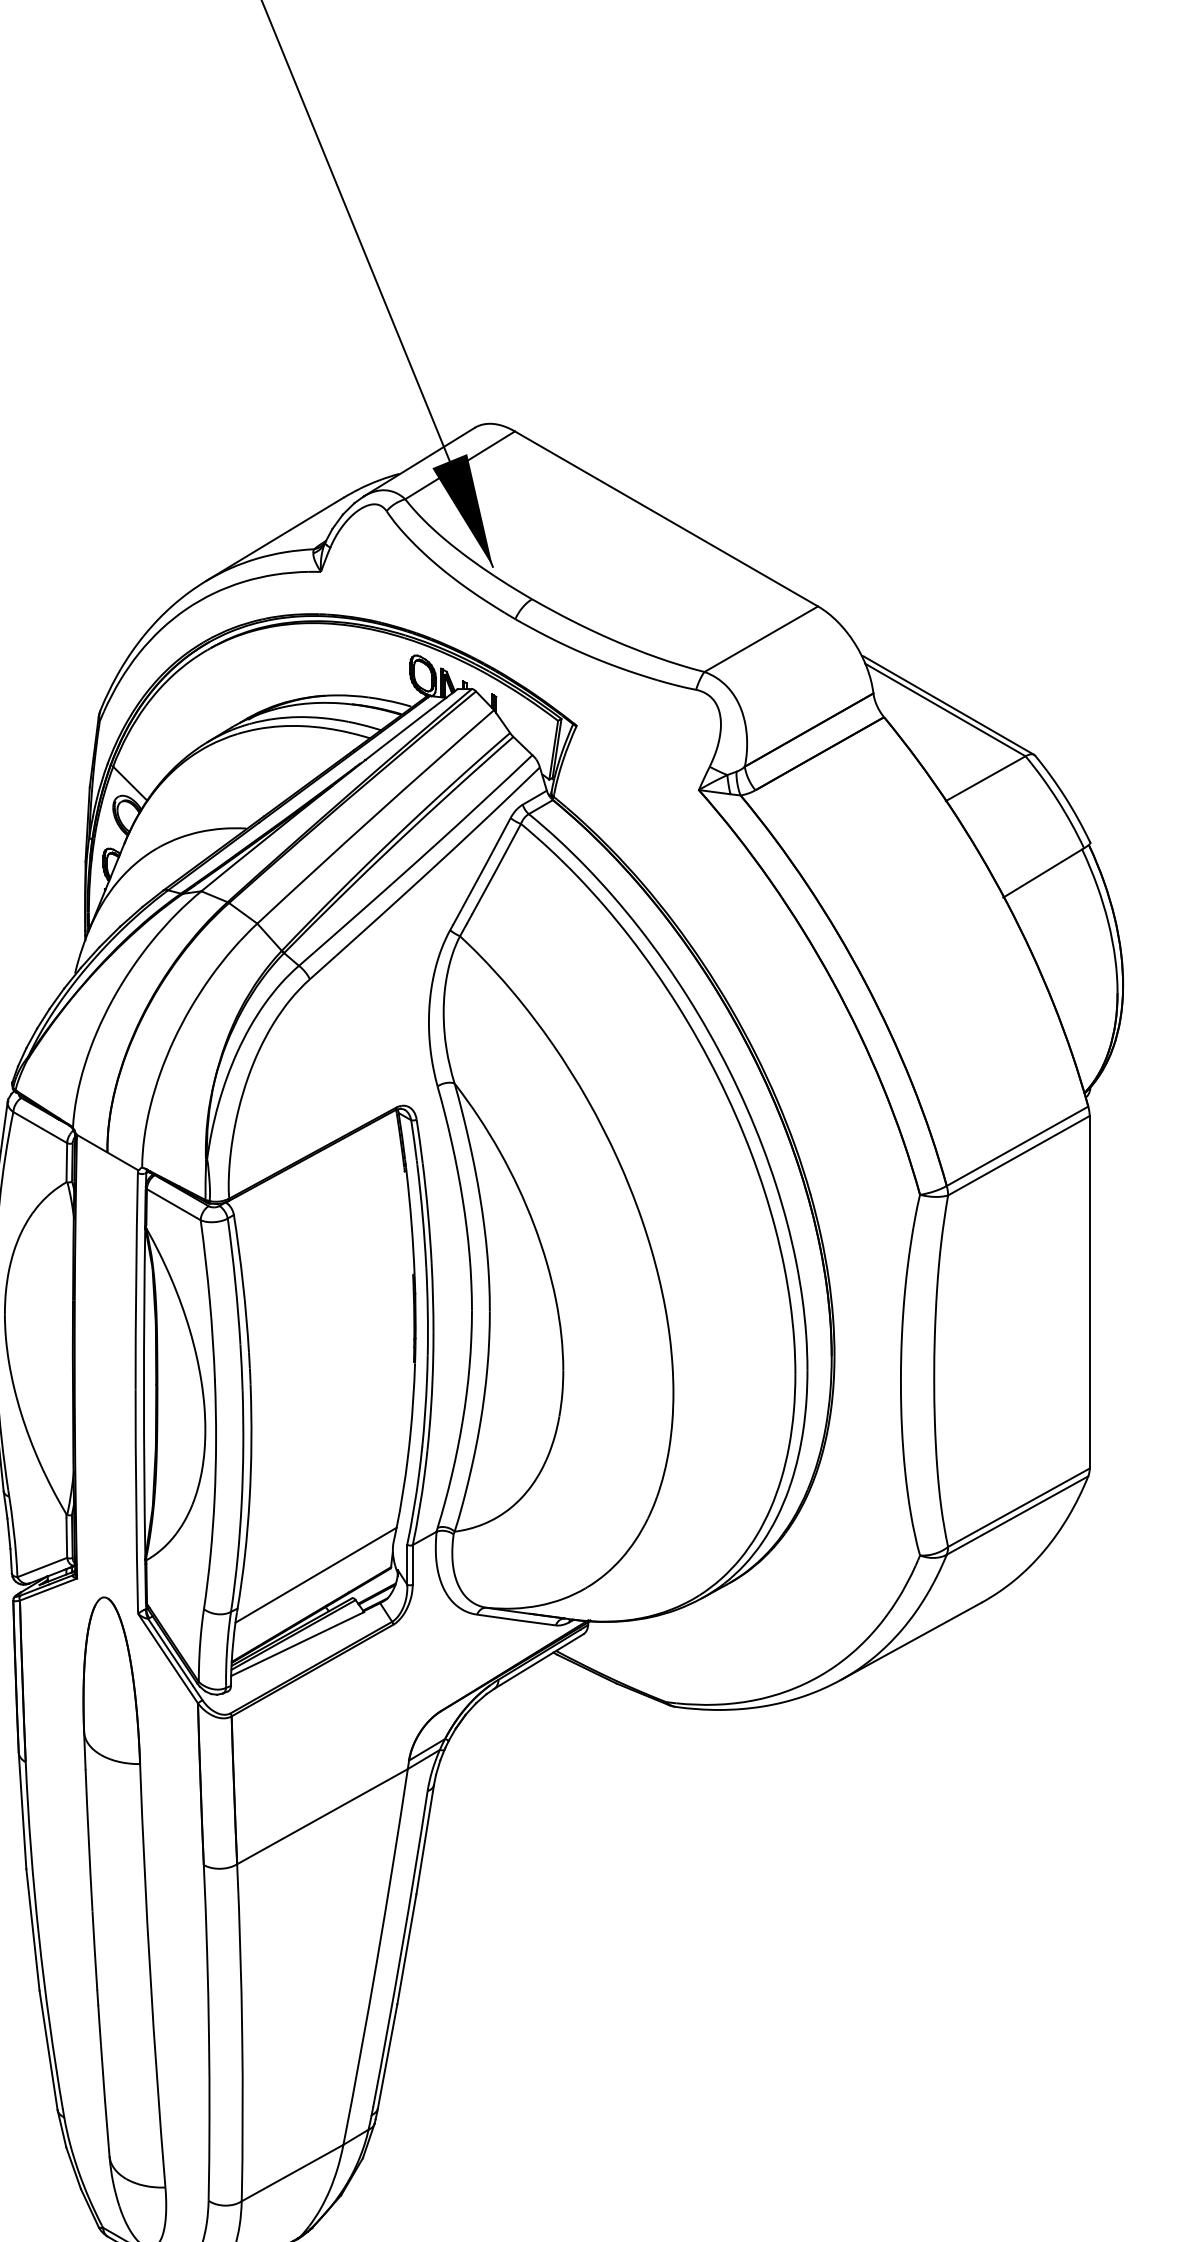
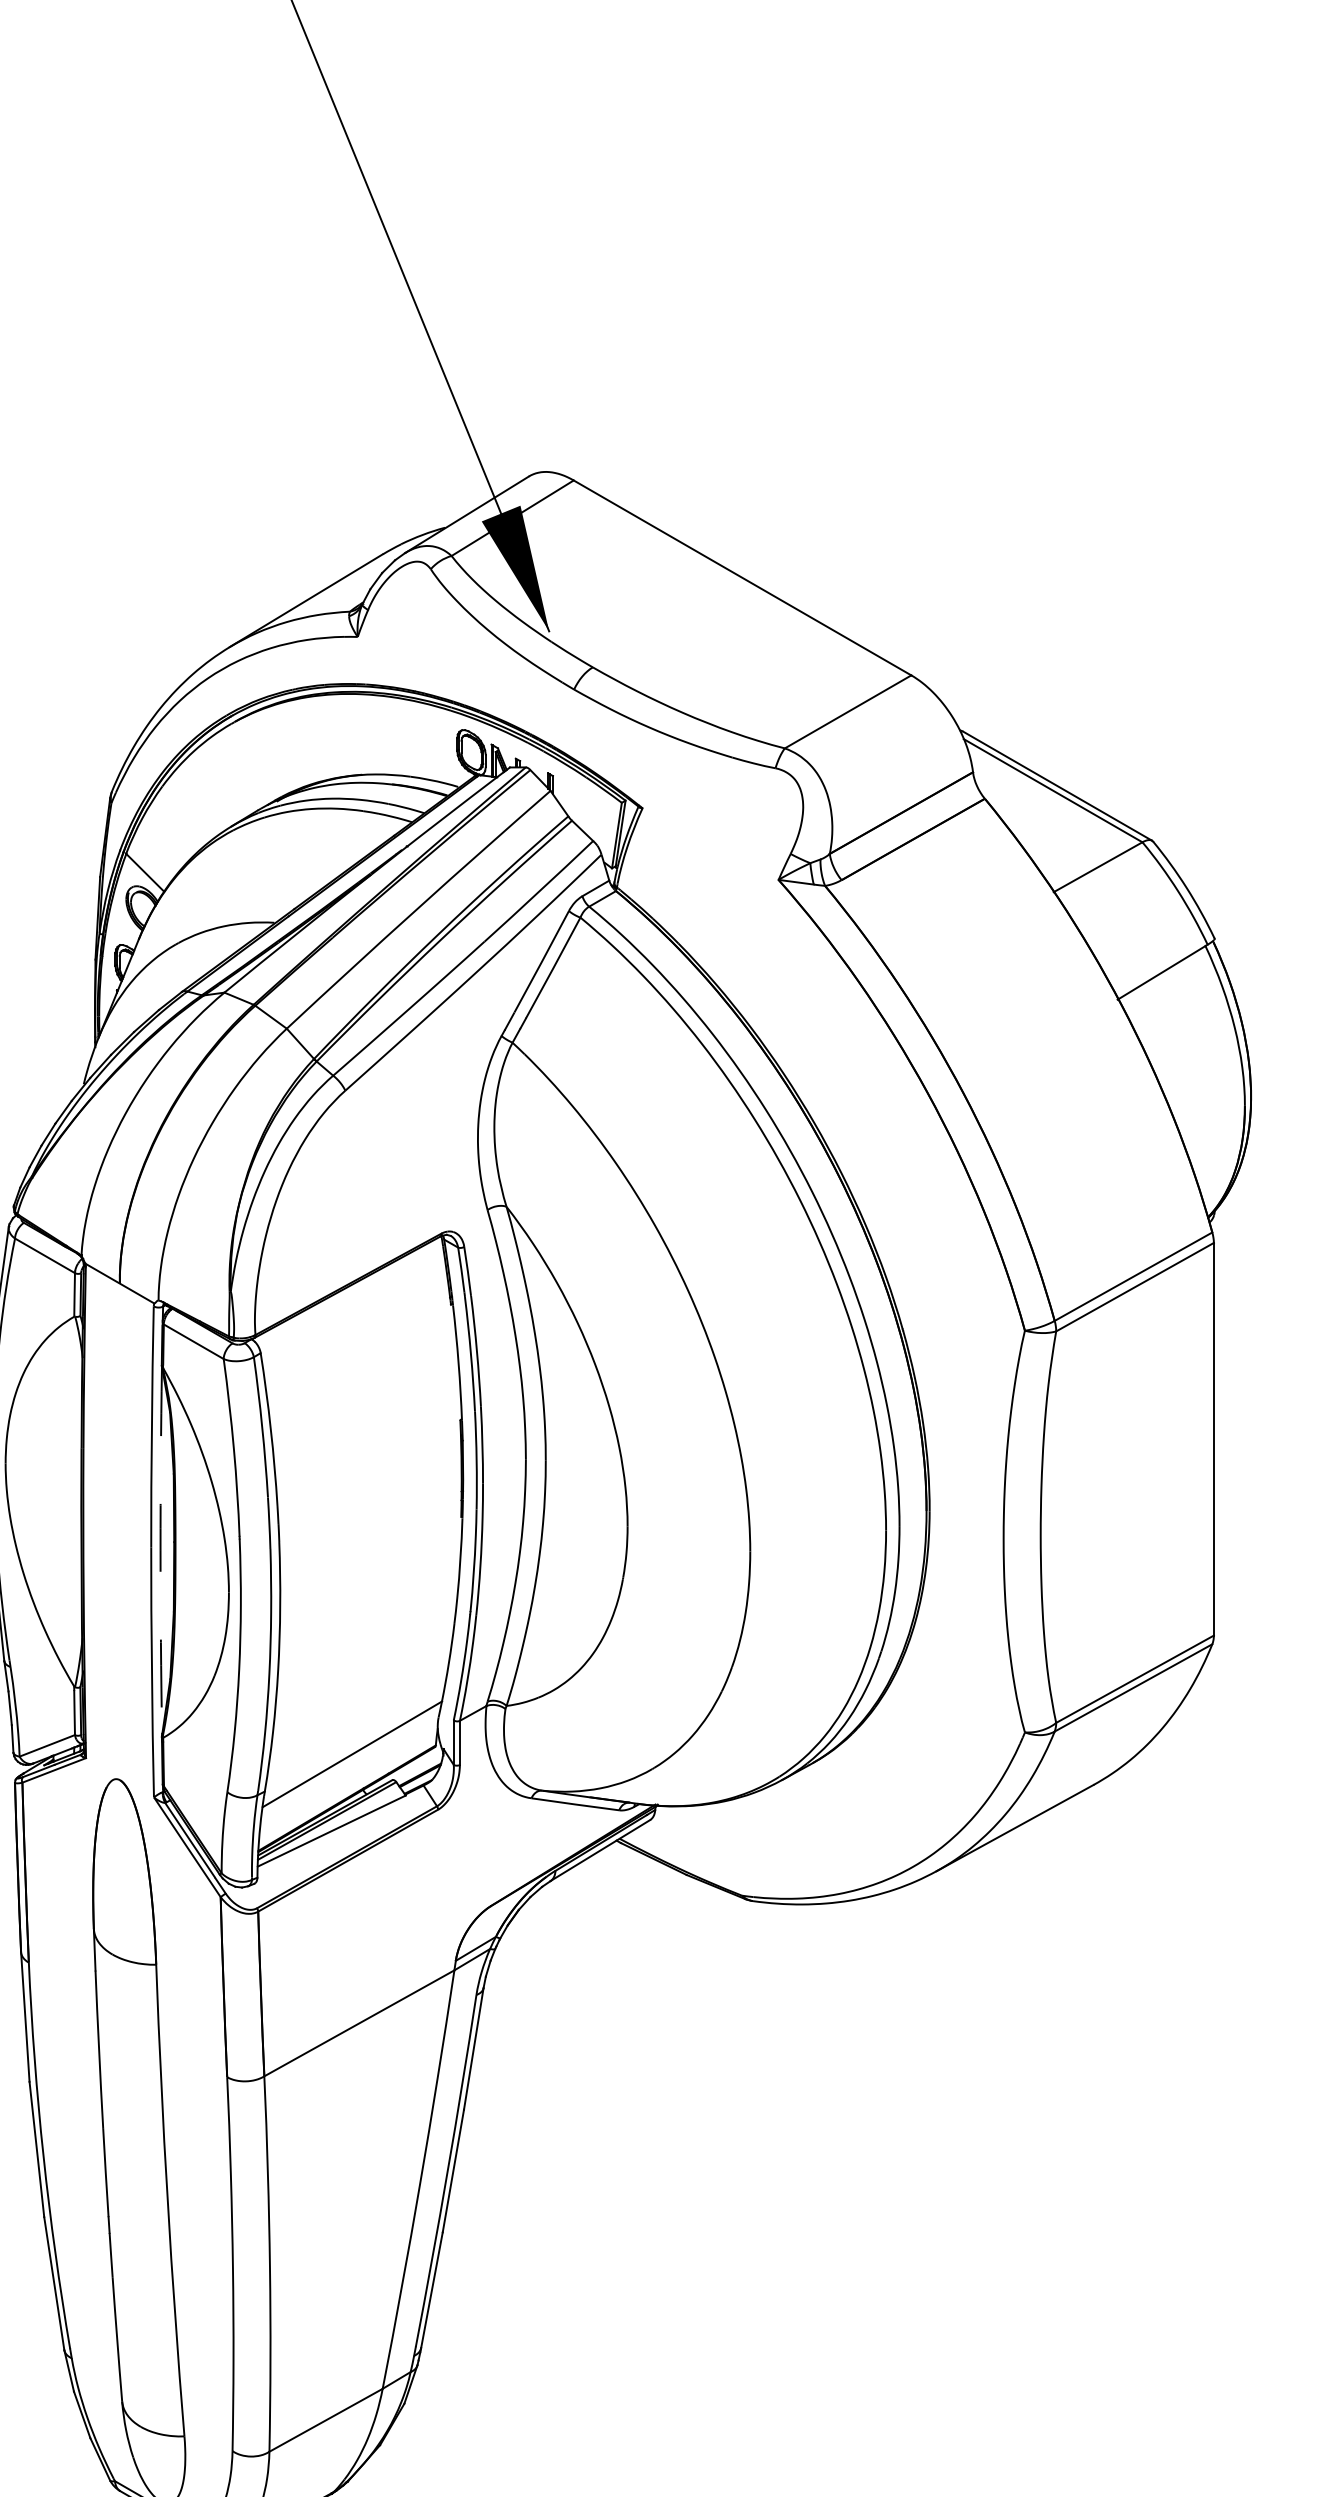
arc: (143, 1392) -> (160, 1550), solid -> dashed

